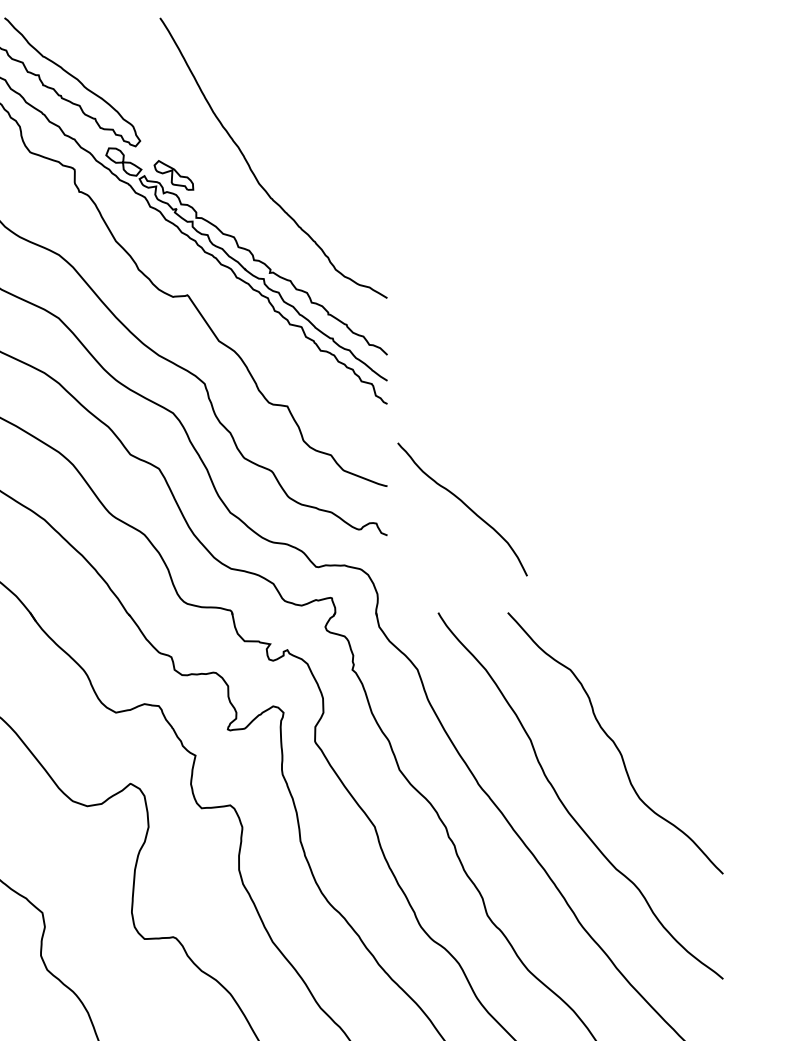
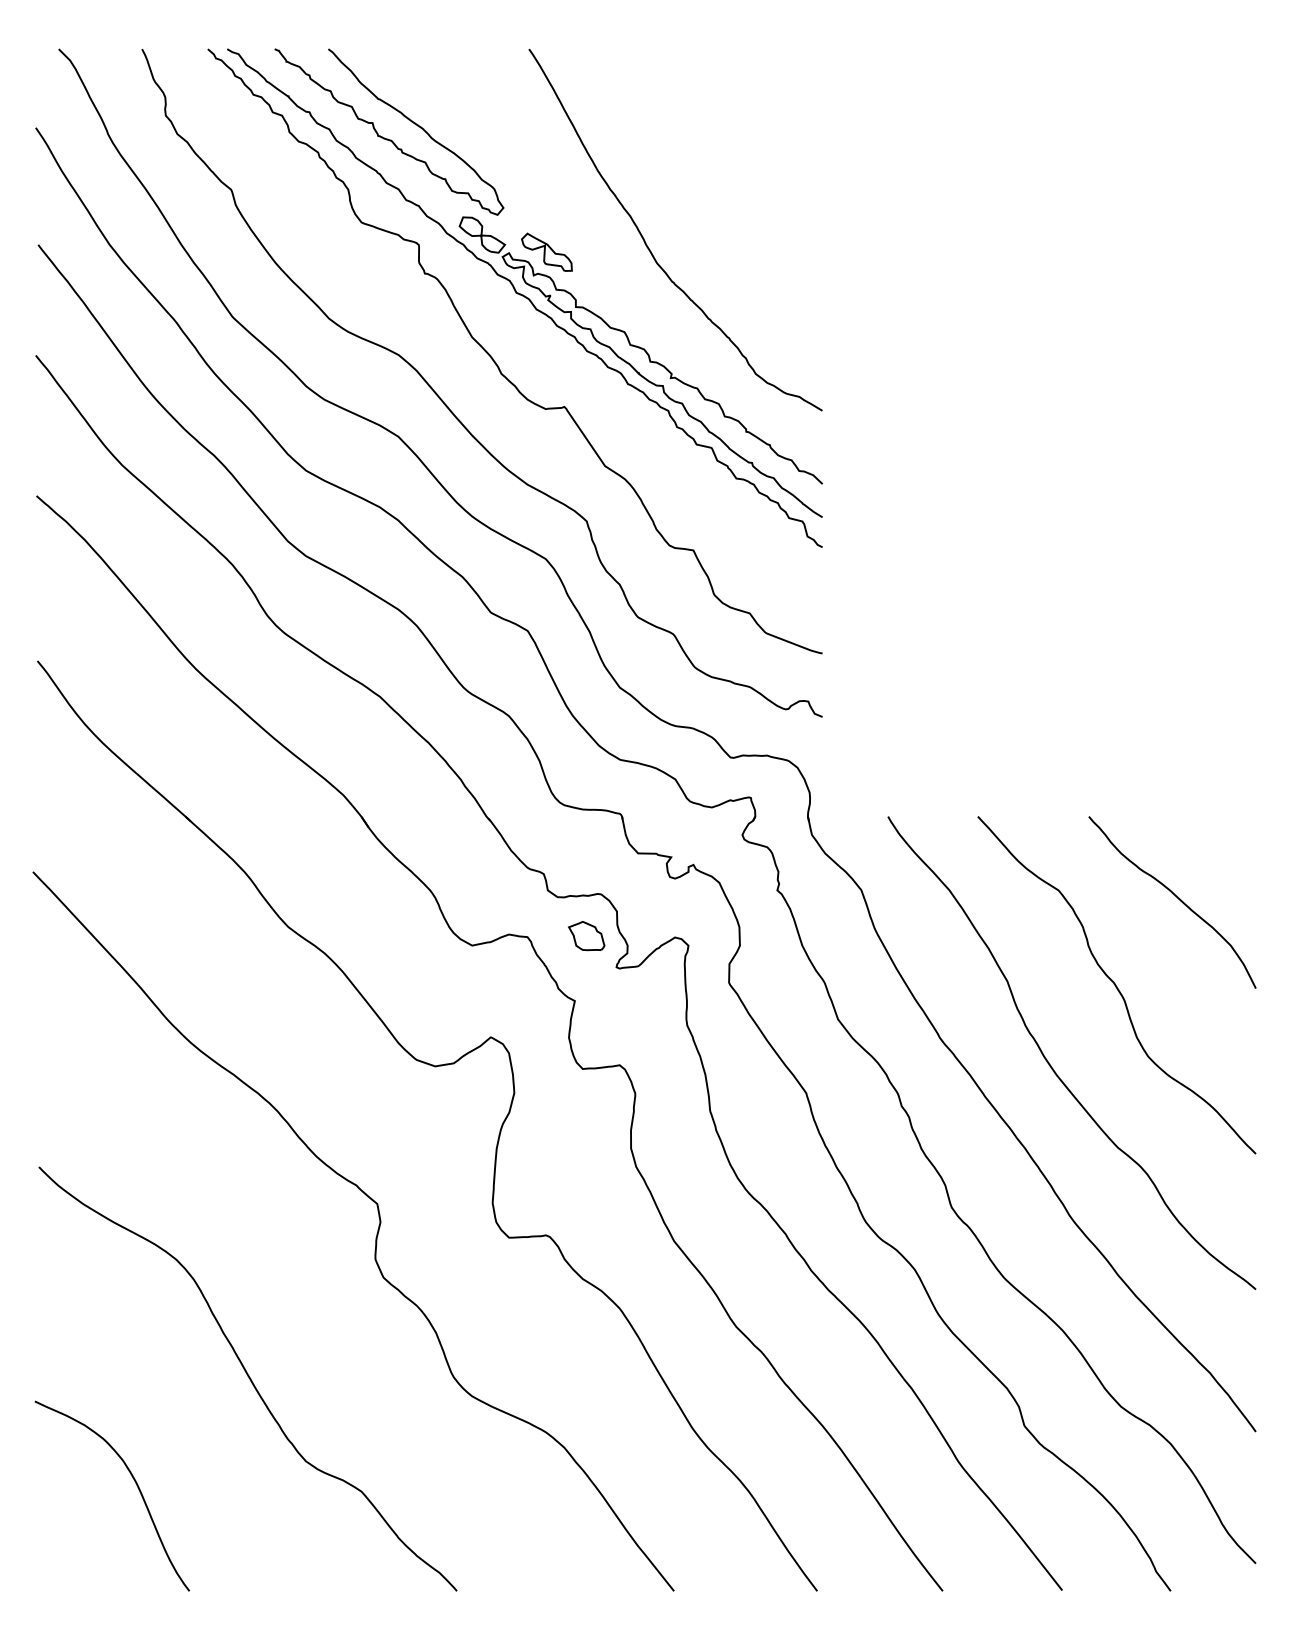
curve: (465, 505) -> (1176, 897), moved
part: (204, 705) -> (586, 936), added

